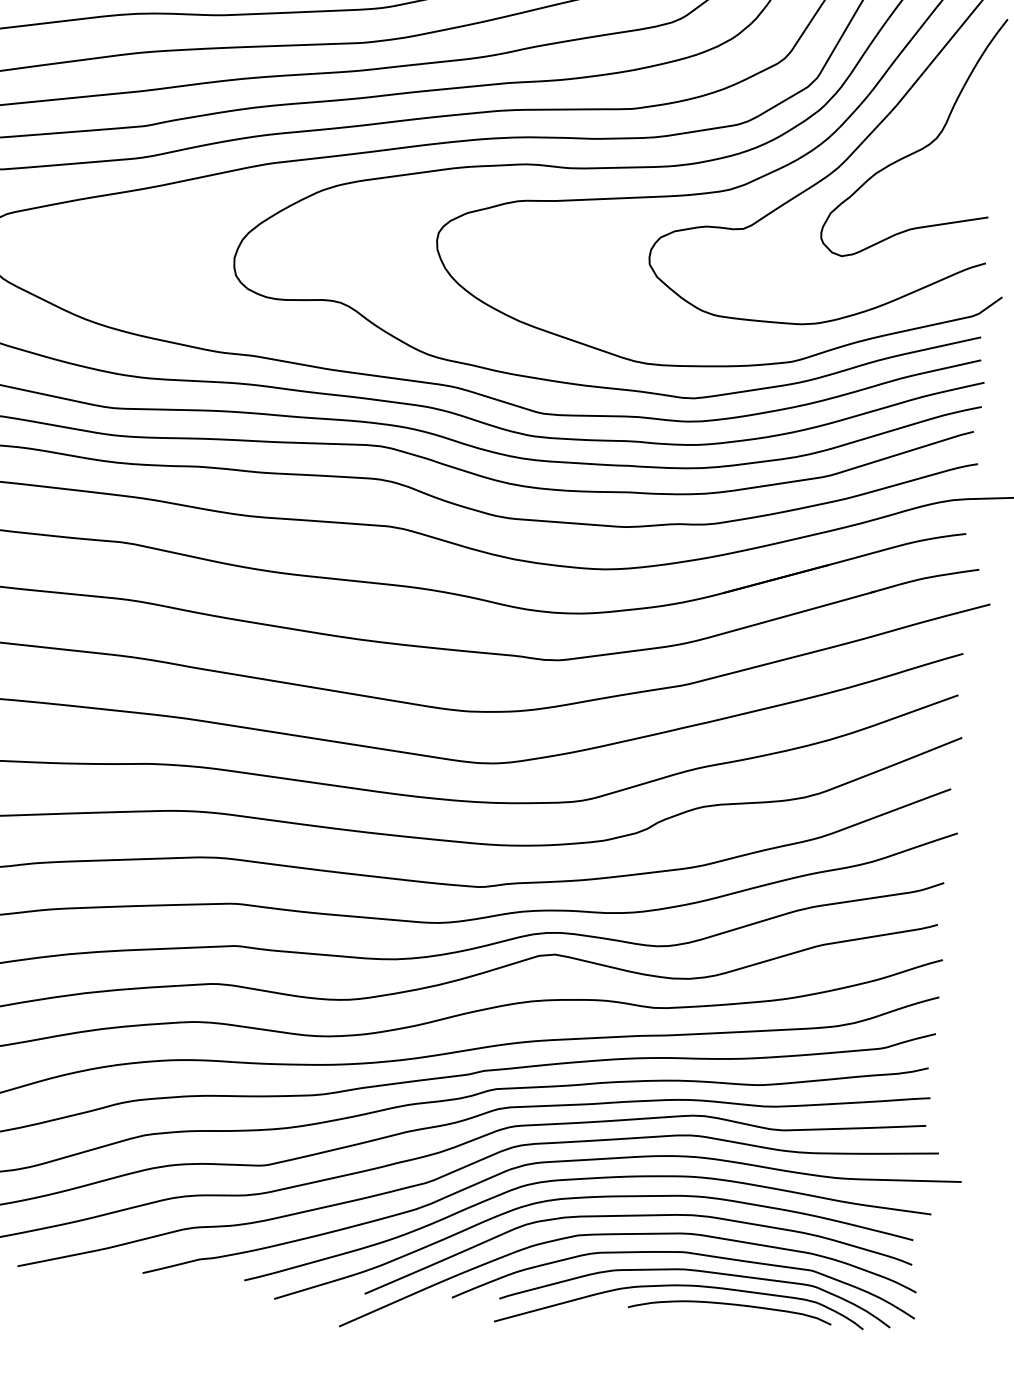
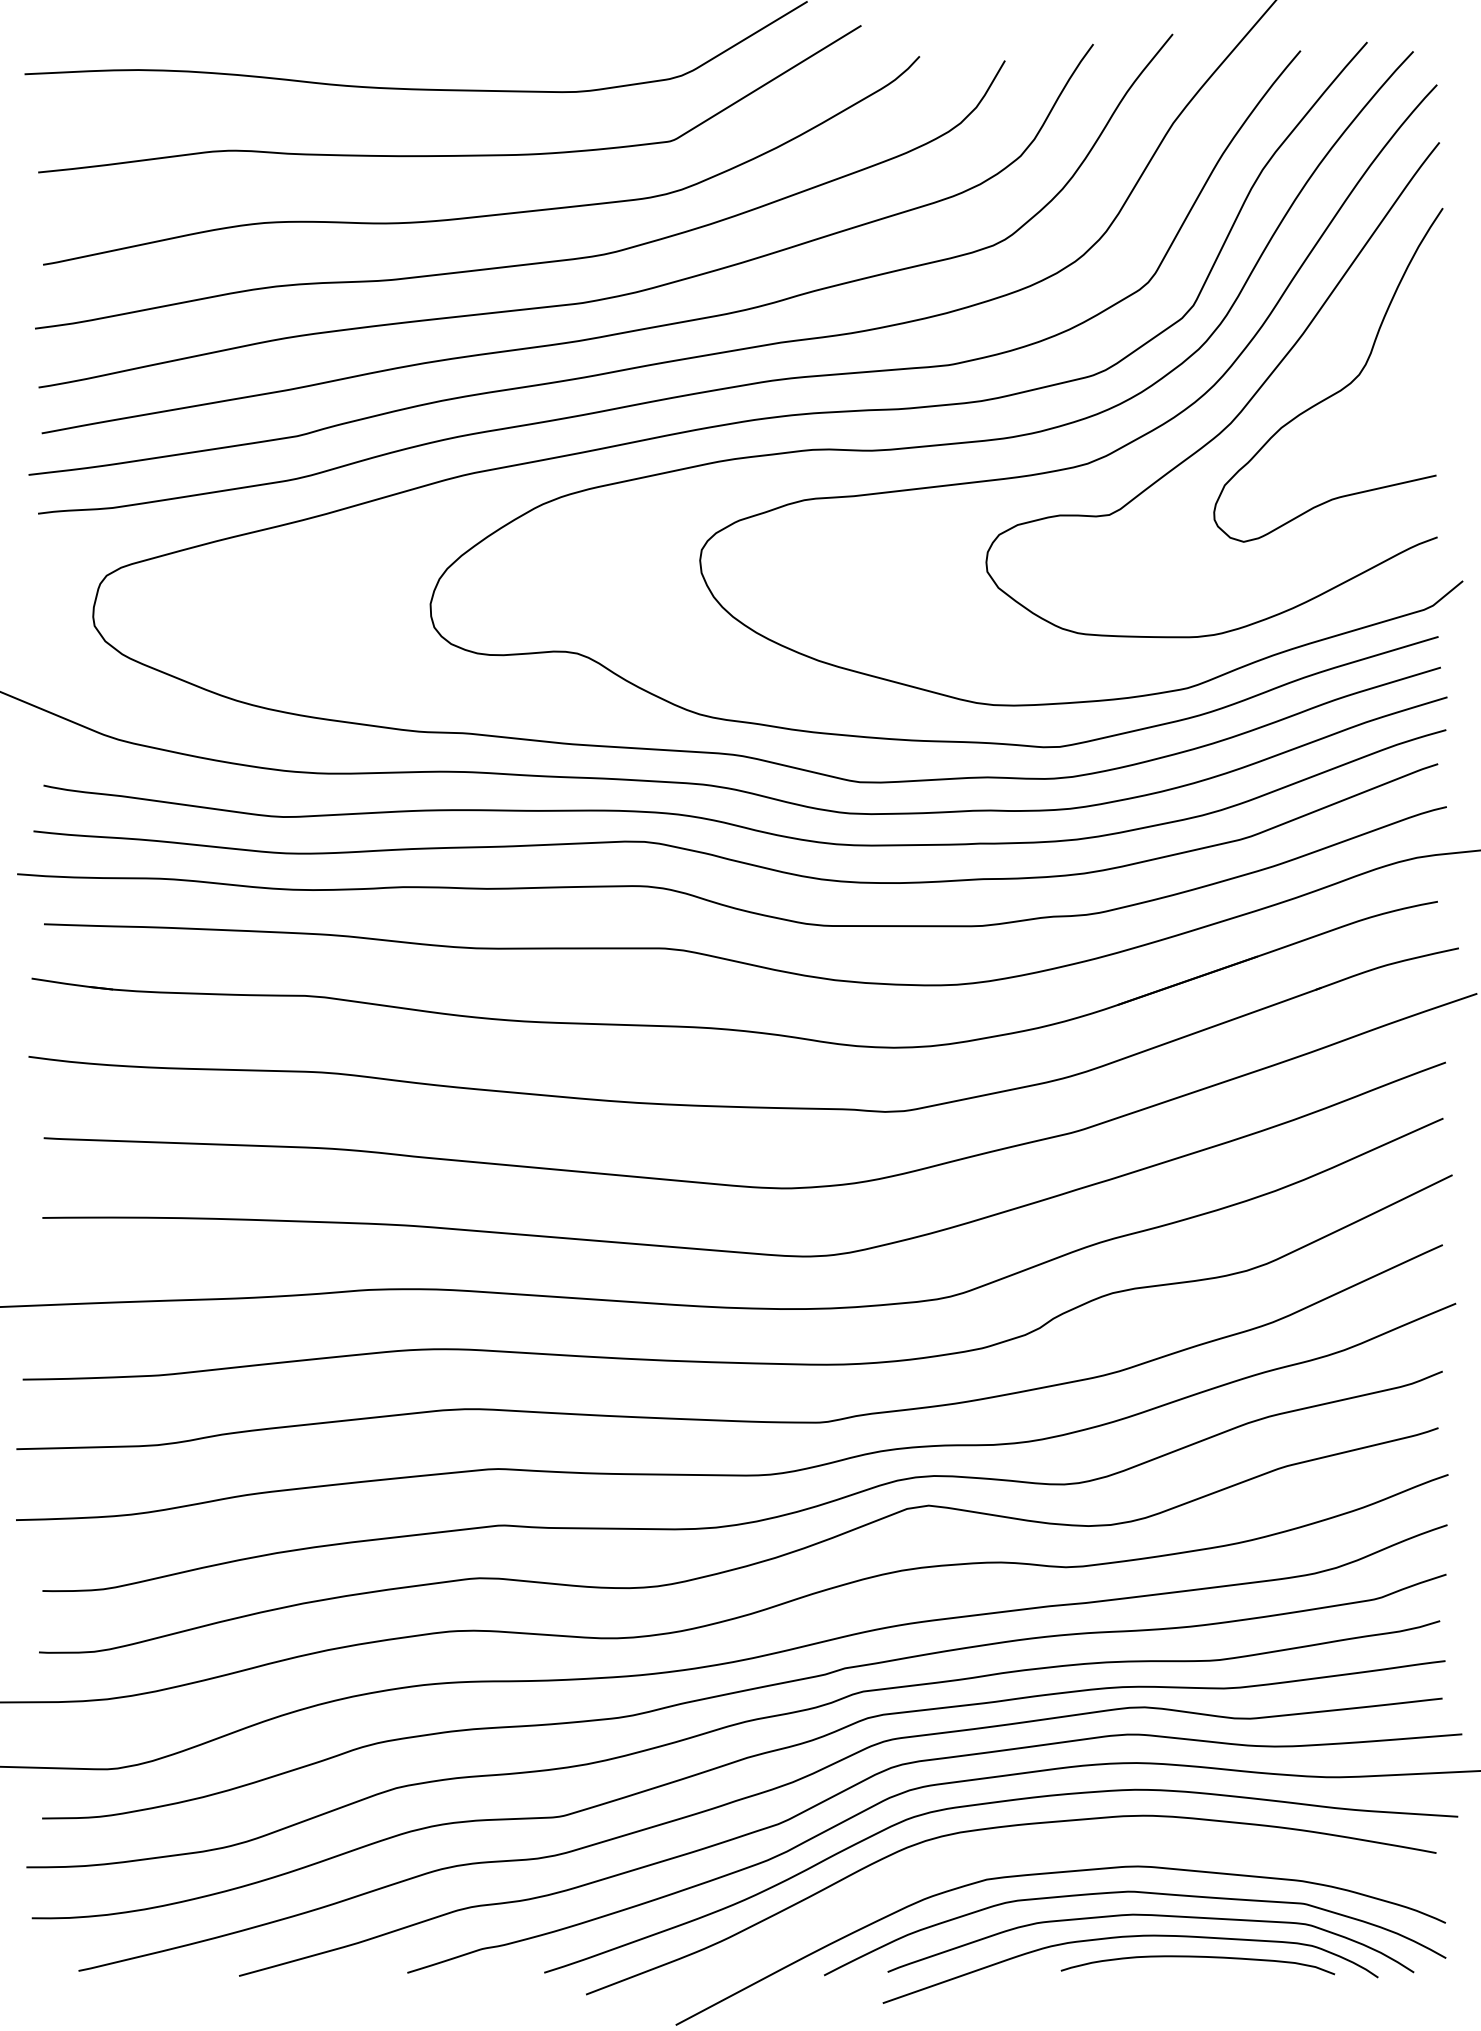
curve: (636, 1216) -> (1063, 1848), removed

